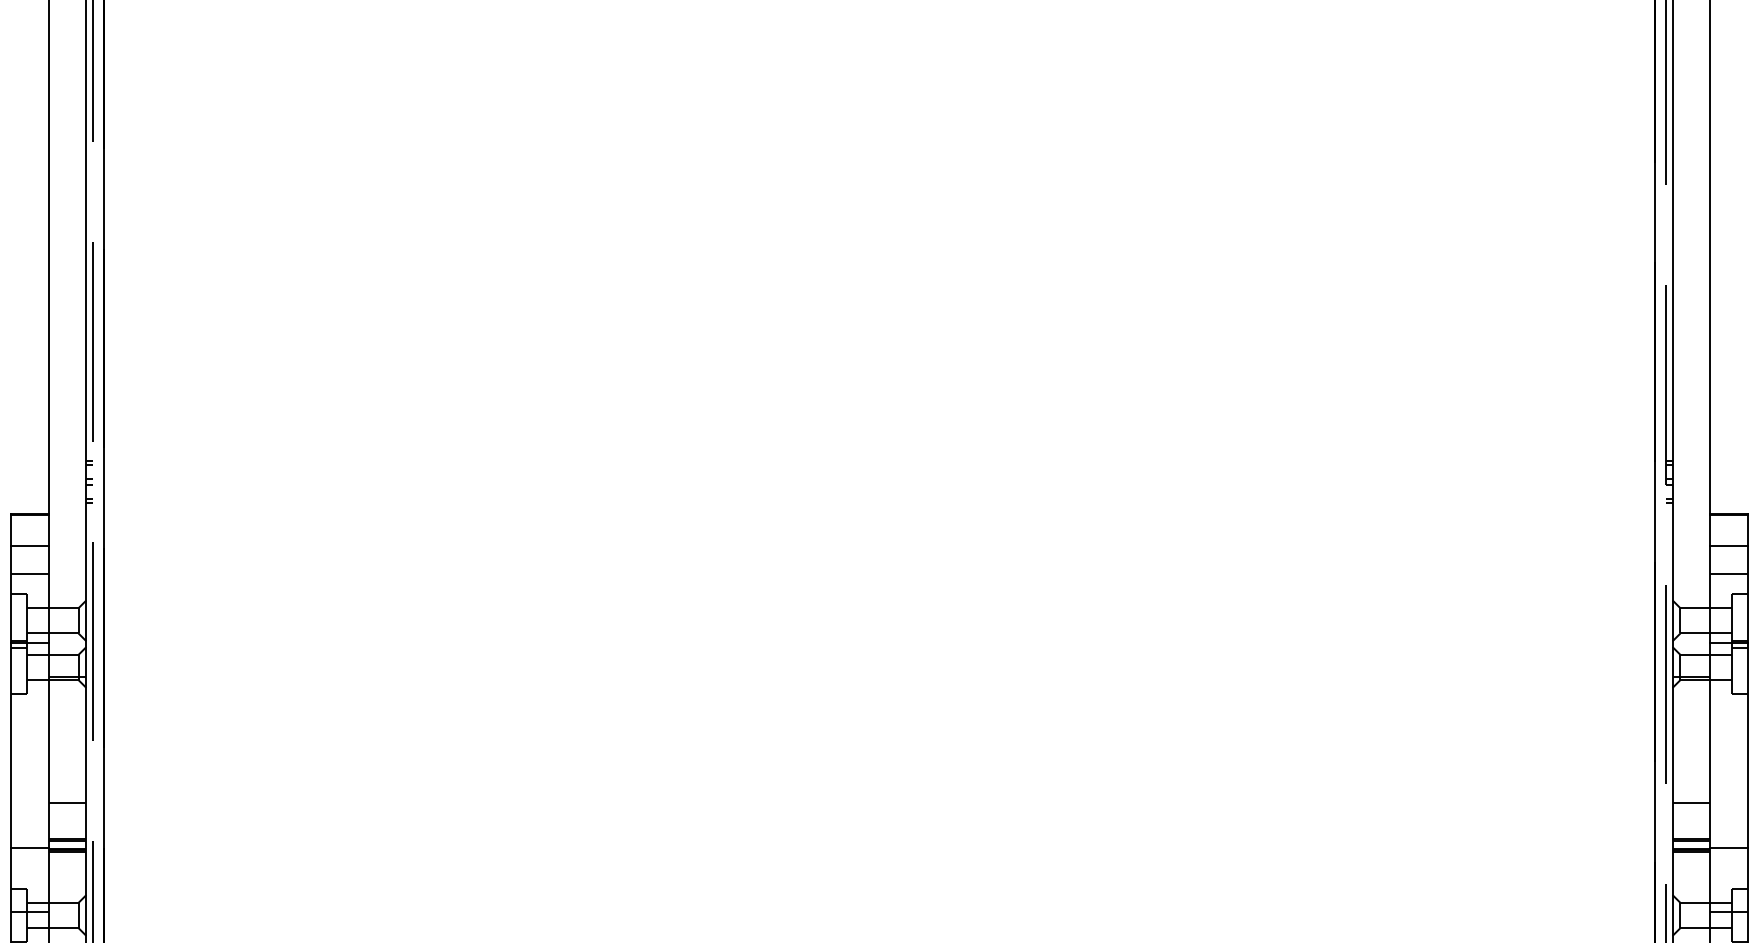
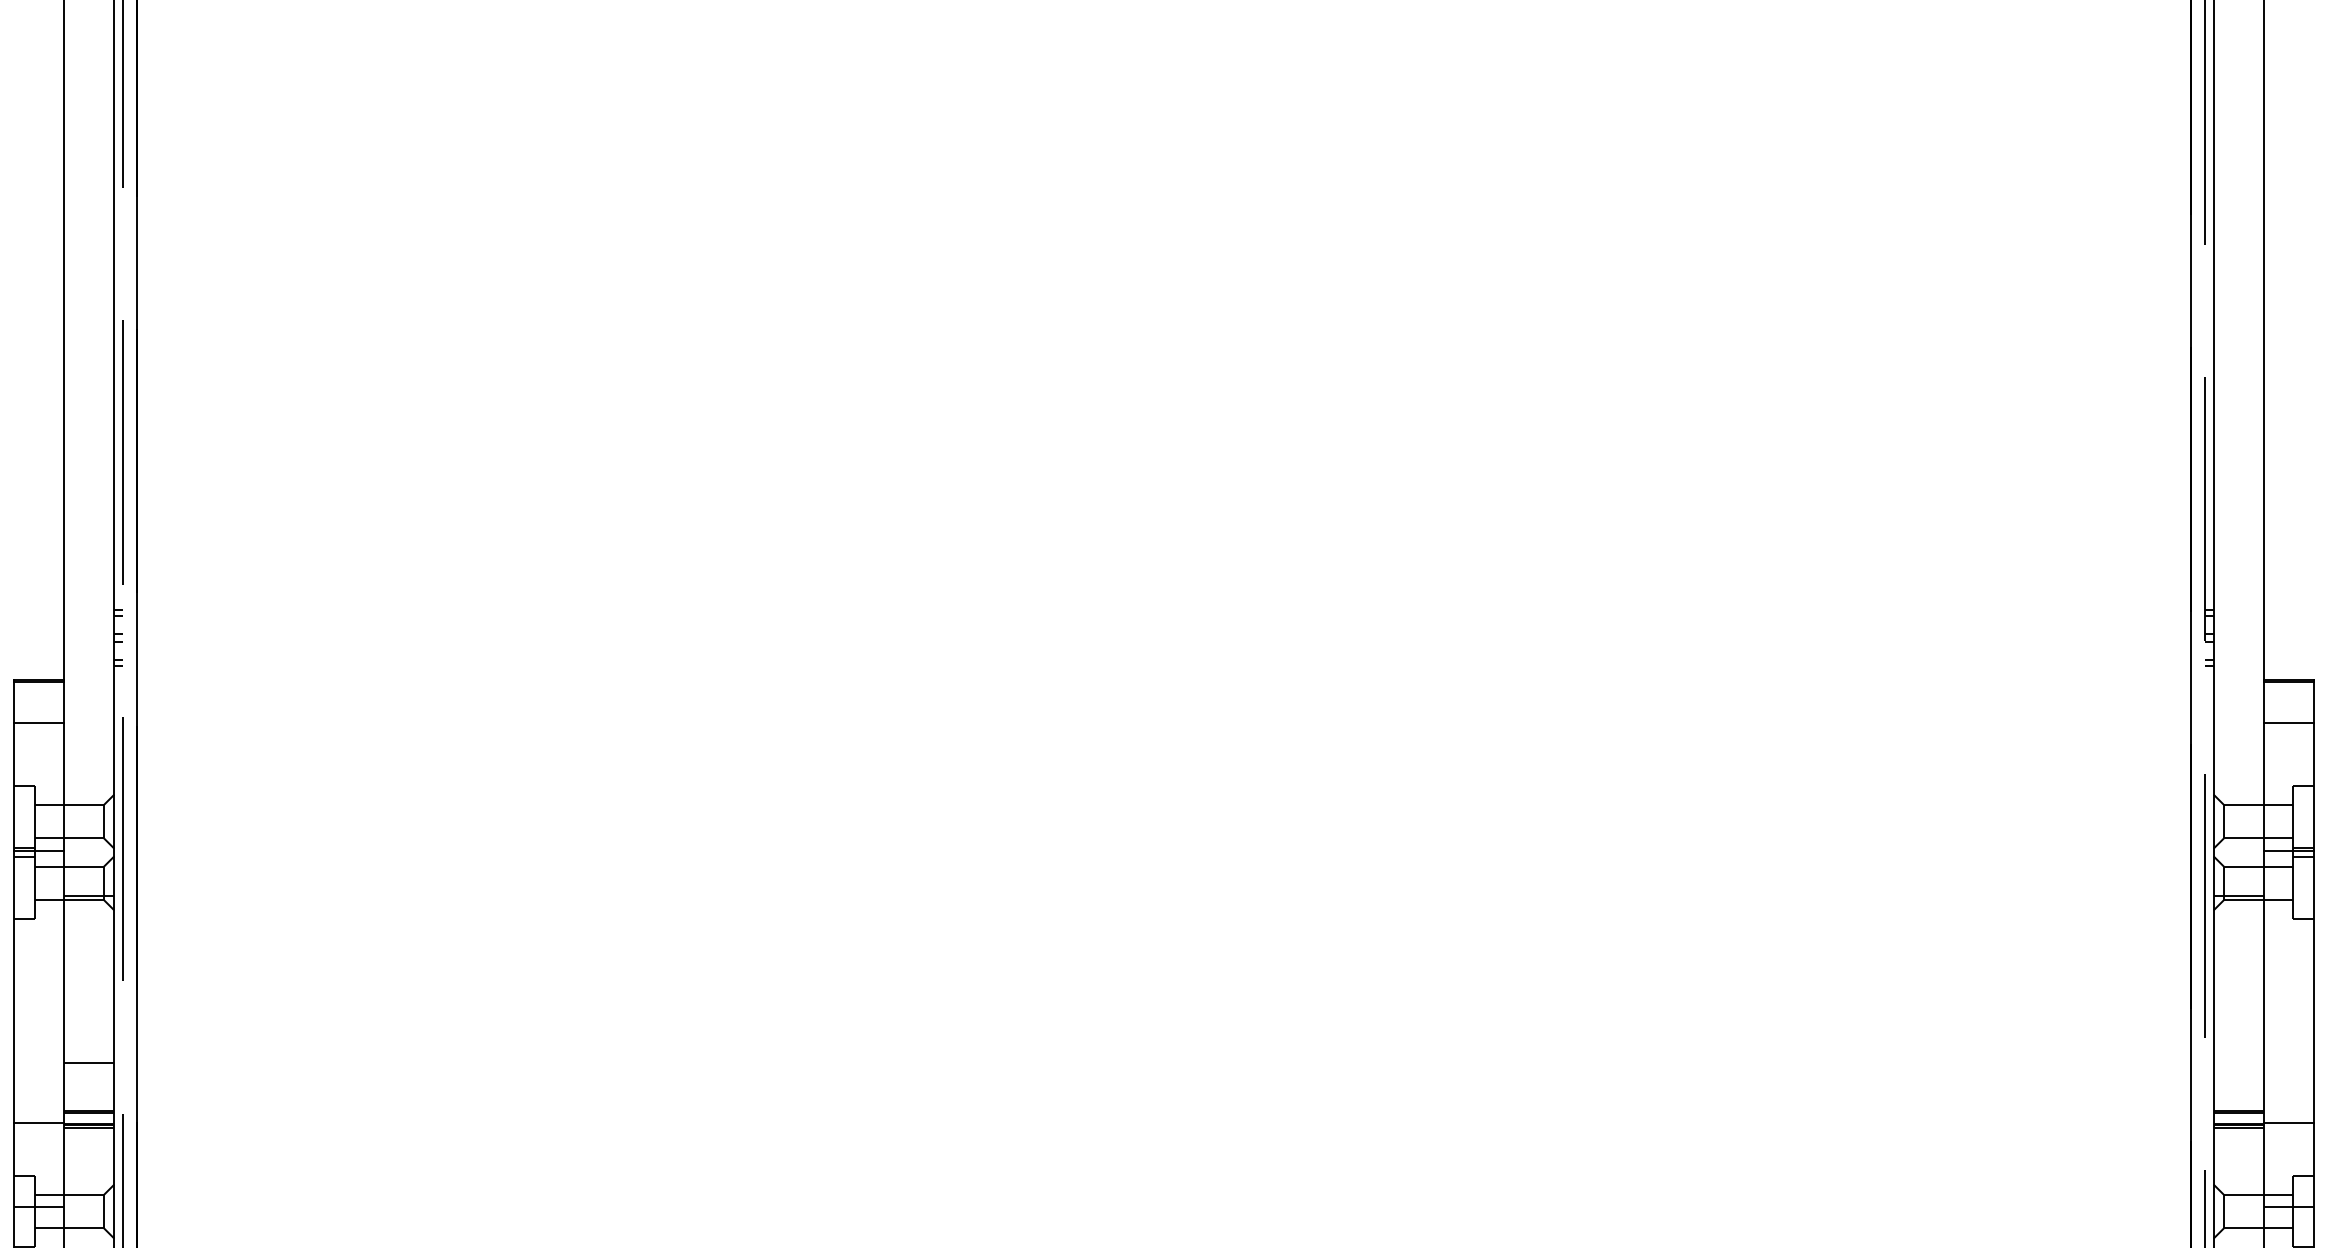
line: (29, 574) -> (39, 760), removed
line: (1729, 574) -> (2288, 760), removed
line: (1691, 802) -> (2238, 1062), removed

